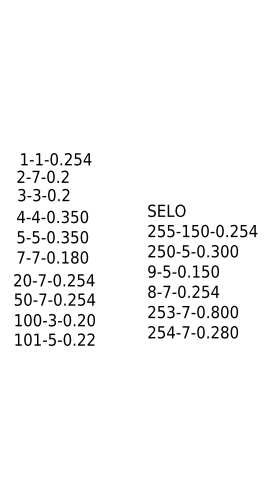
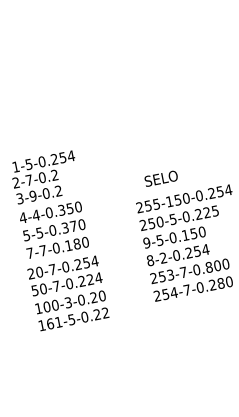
text: (38, 159) -> (28, 164), 1-1-0.254 -> 1-5-0.254
text: (36, 195) -> (32, 196), 3-3-0.2 -> 3-9-0.2
text: (166, 210) -> (160, 178), moved
text: (74, 237) -> (73, 226), 5-5-0.350 -> 5-5-0.370
text: (224, 251) -> (206, 212), 250-5-0.300 -> 250-5-0.225
text: (166, 291) -> (163, 257), 8-7-0.254 -> 8-2-0.254
text: (81, 299) -> (90, 279), 50-7-0.254 -> 50-7-0.224
text: (27, 339) -> (49, 323), 101-5-0.22 -> 161-5-0.22

